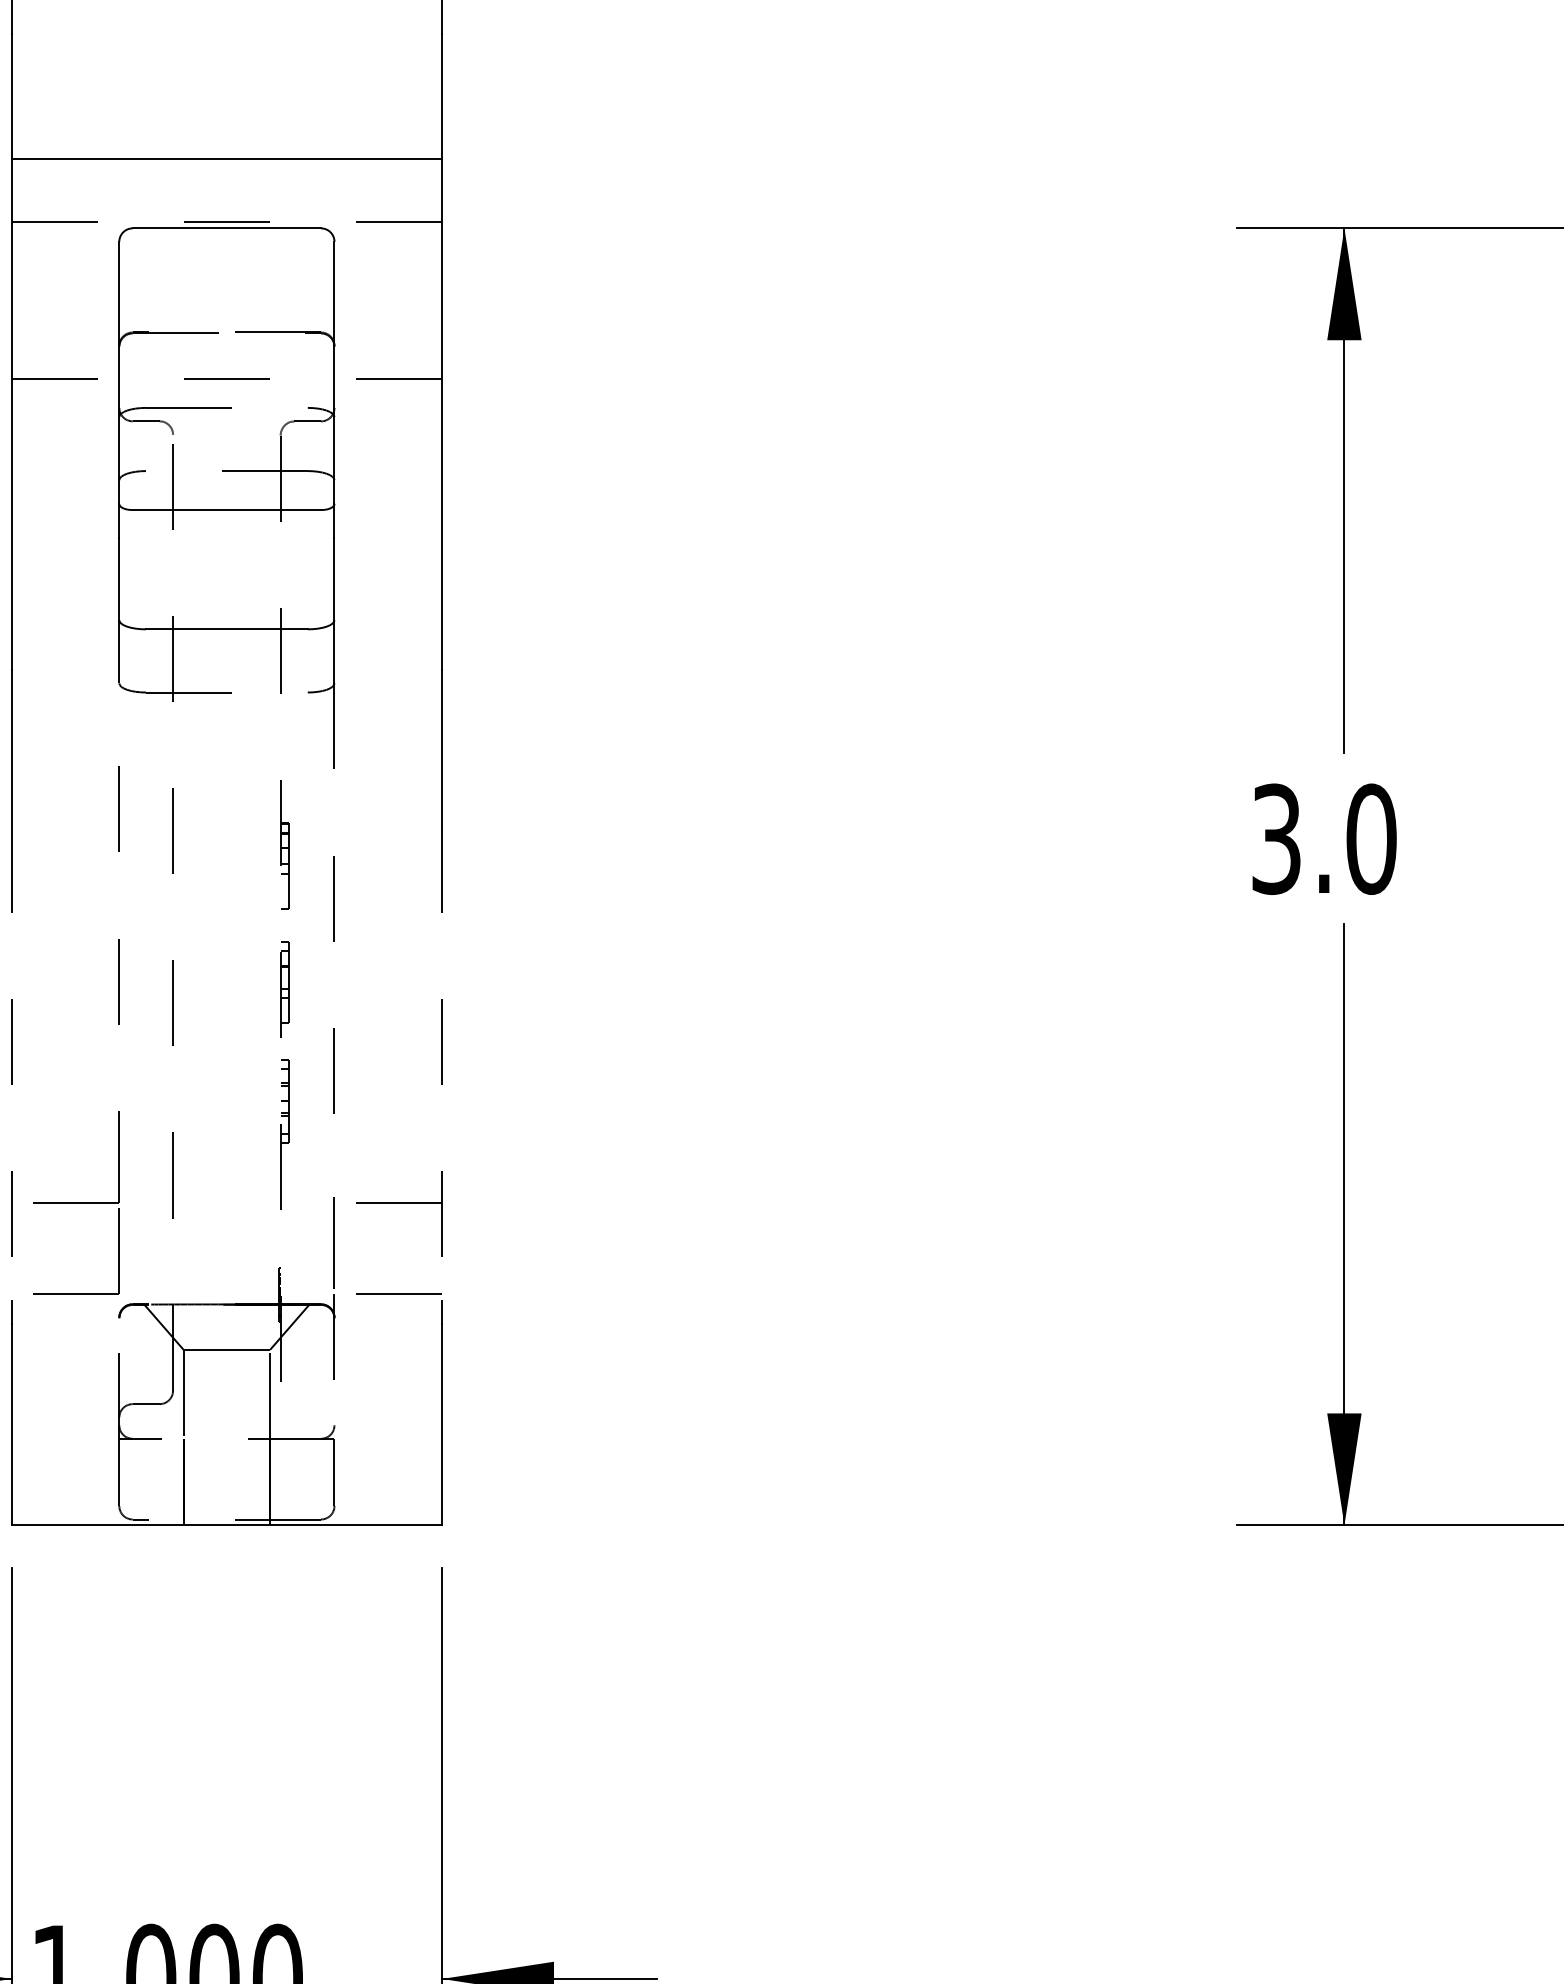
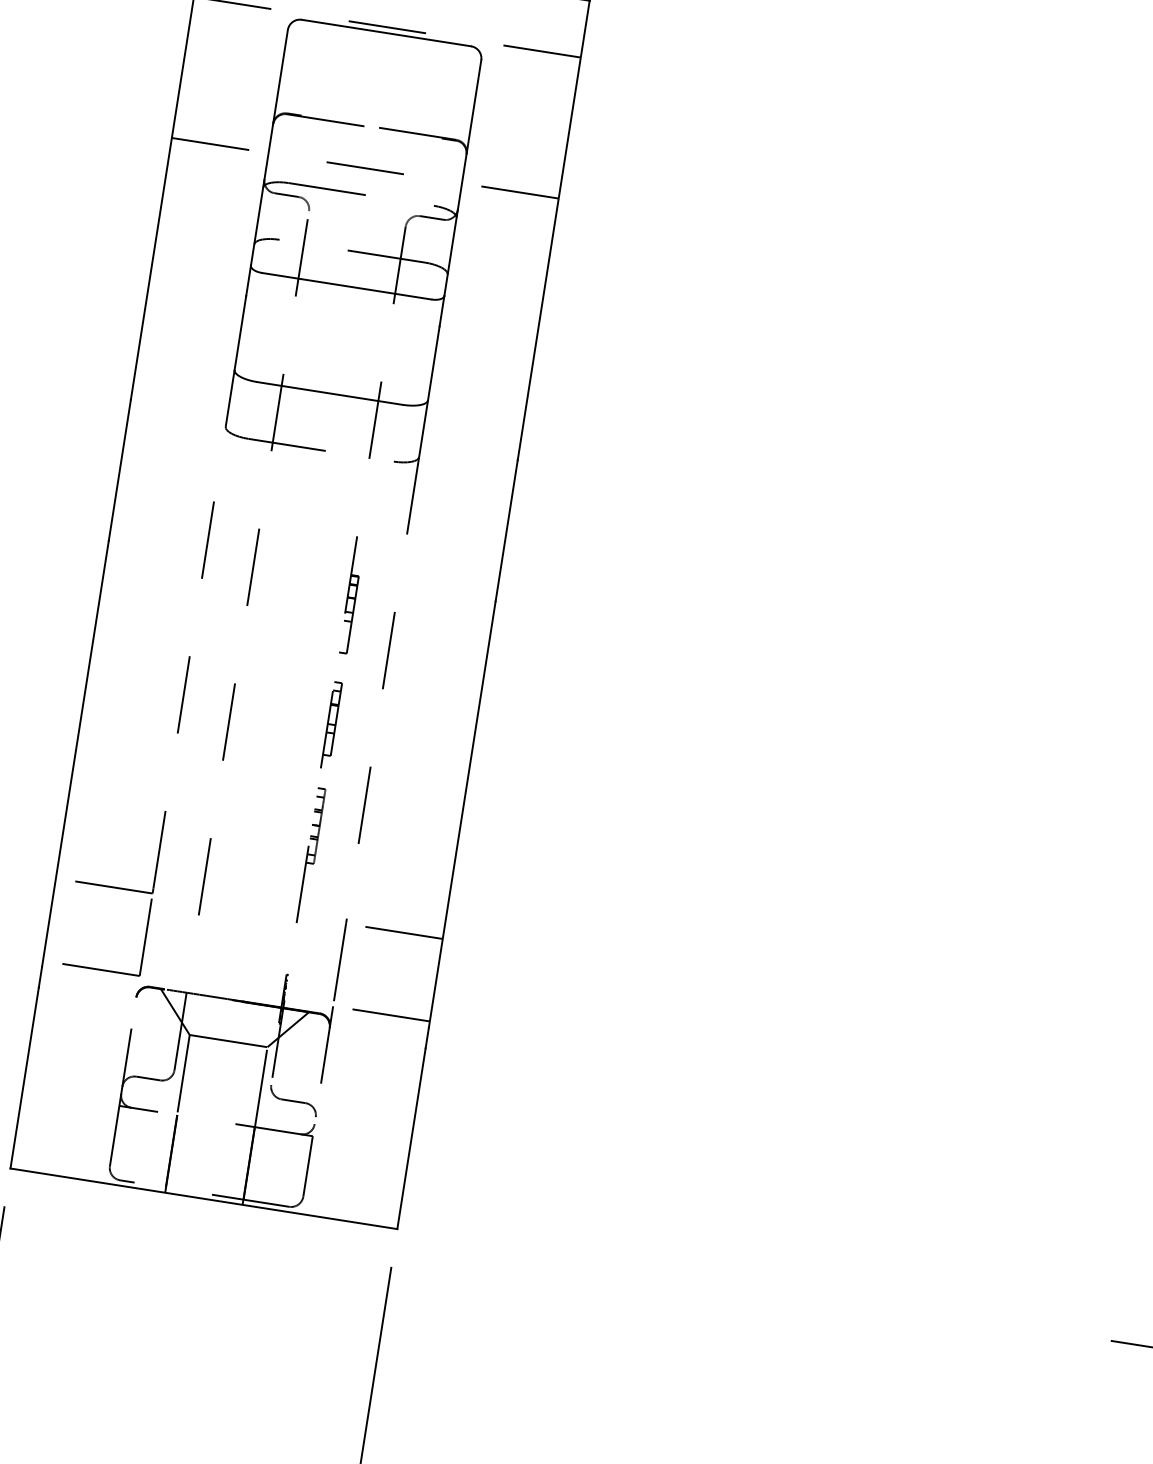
line: (11, 1064) -> (75, 754), dashed -> solid
line: (442, 1064) -> (462, 814), dashed -> solid
part: (307, 1403) -> (293, 1100), added

